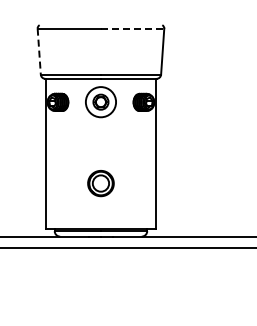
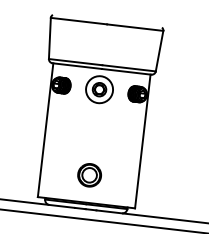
line: (132, 28) -> (135, 27), dashed -> solid
line: (39, 52) -> (50, 39), dashed -> solid
part: (100, 183) -> (89, 175), moved

